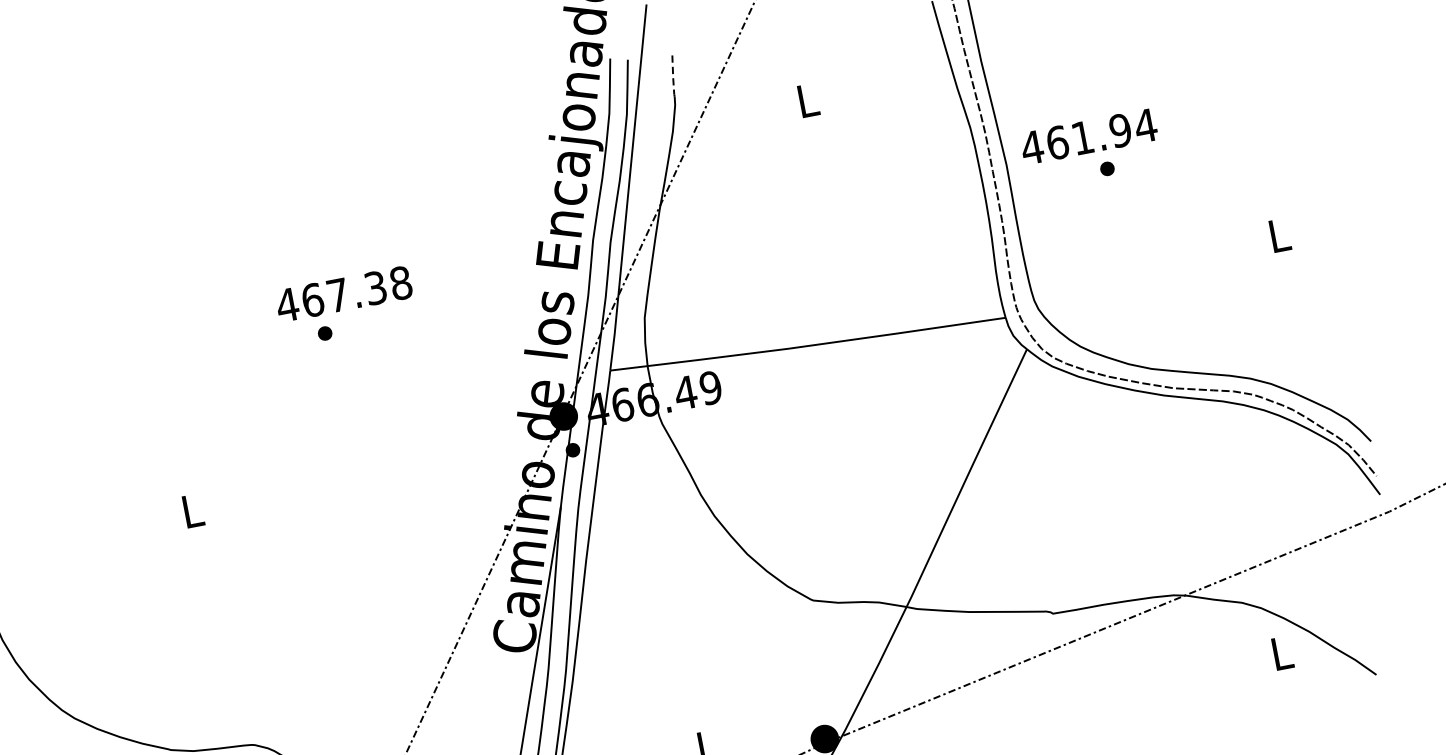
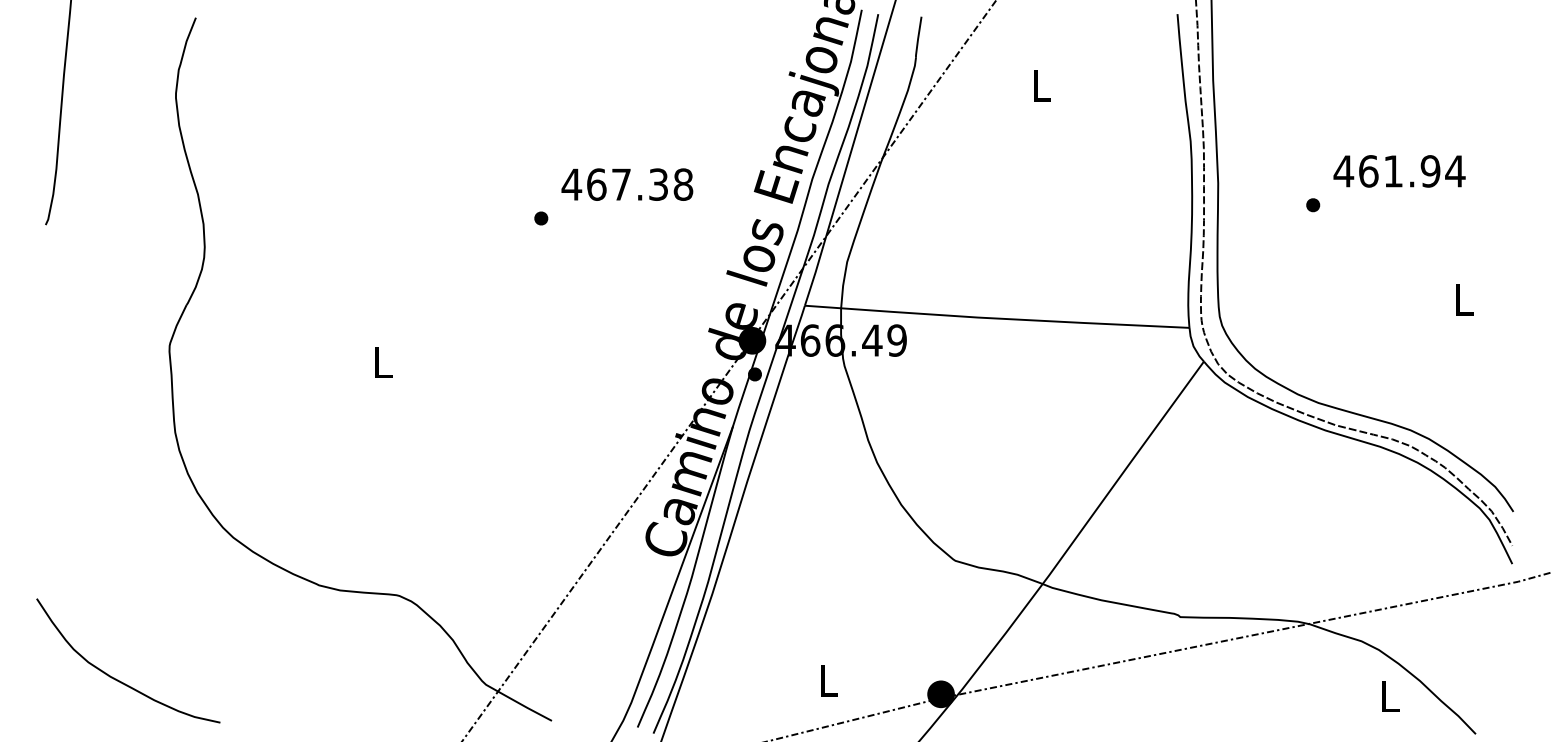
line: (673, 76) -> (918, 38), dashed -> solid
text: (1088, 136) -> (1399, 171), moved
text: (344, 294) -> (627, 184), moved

